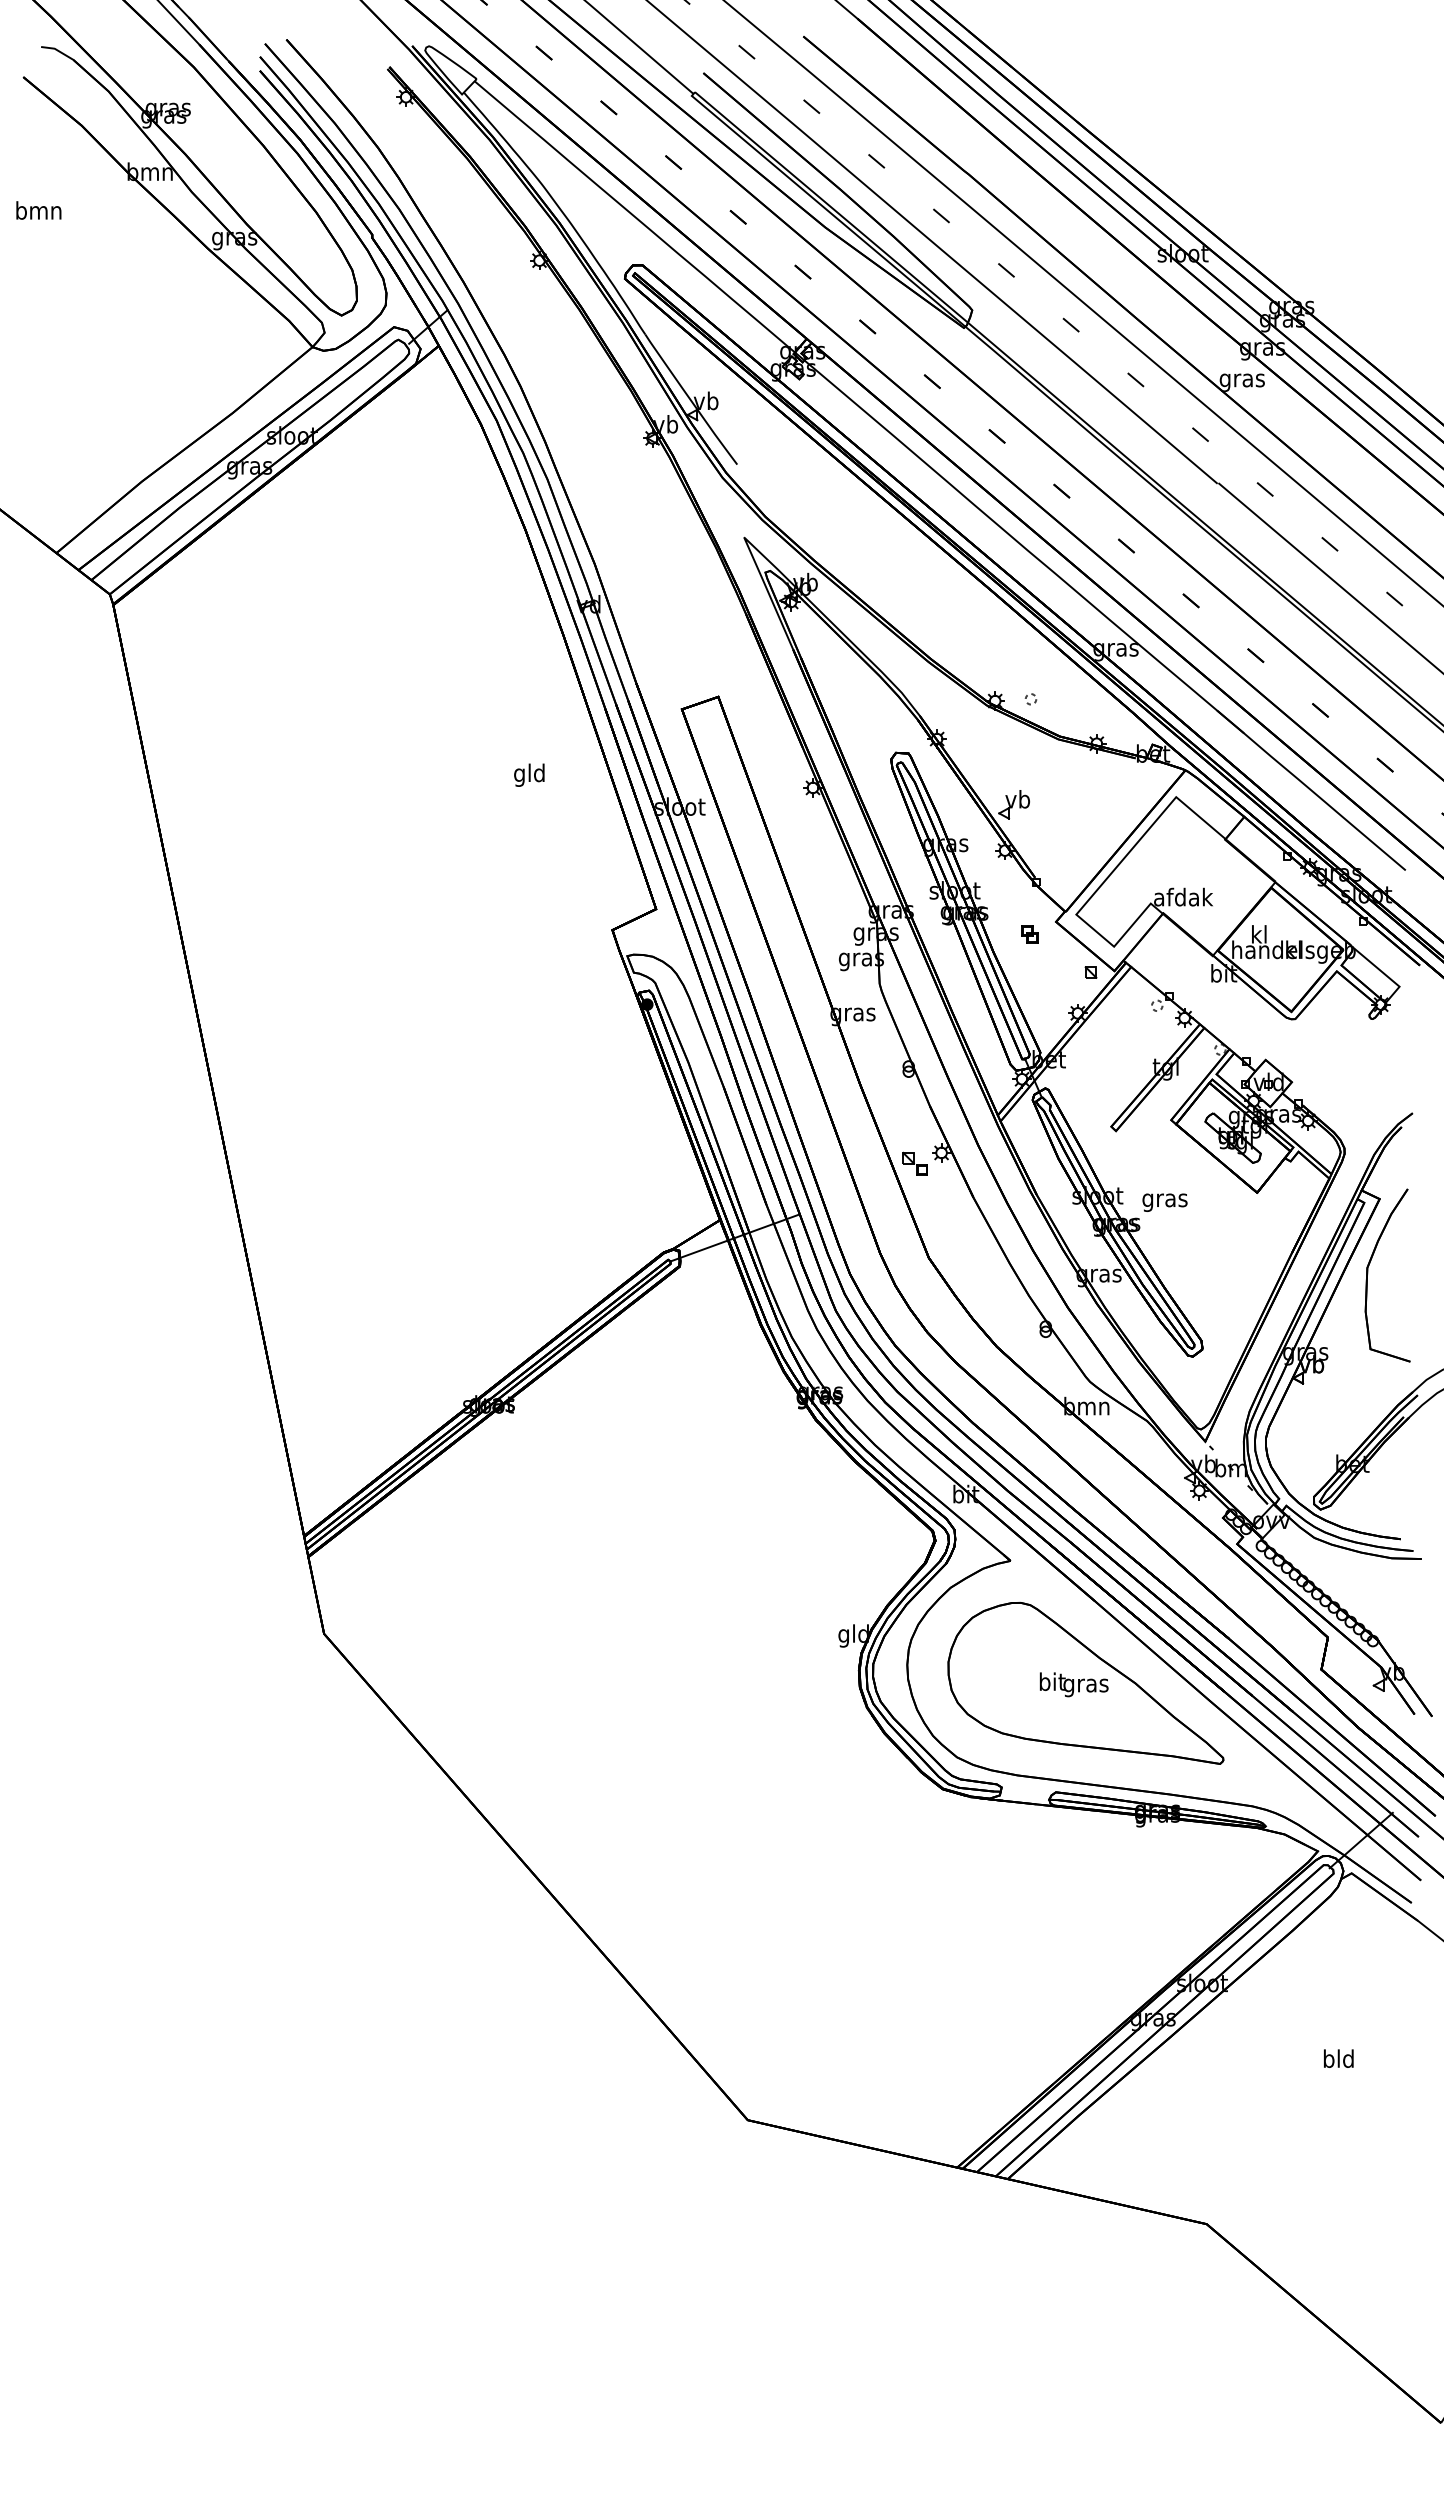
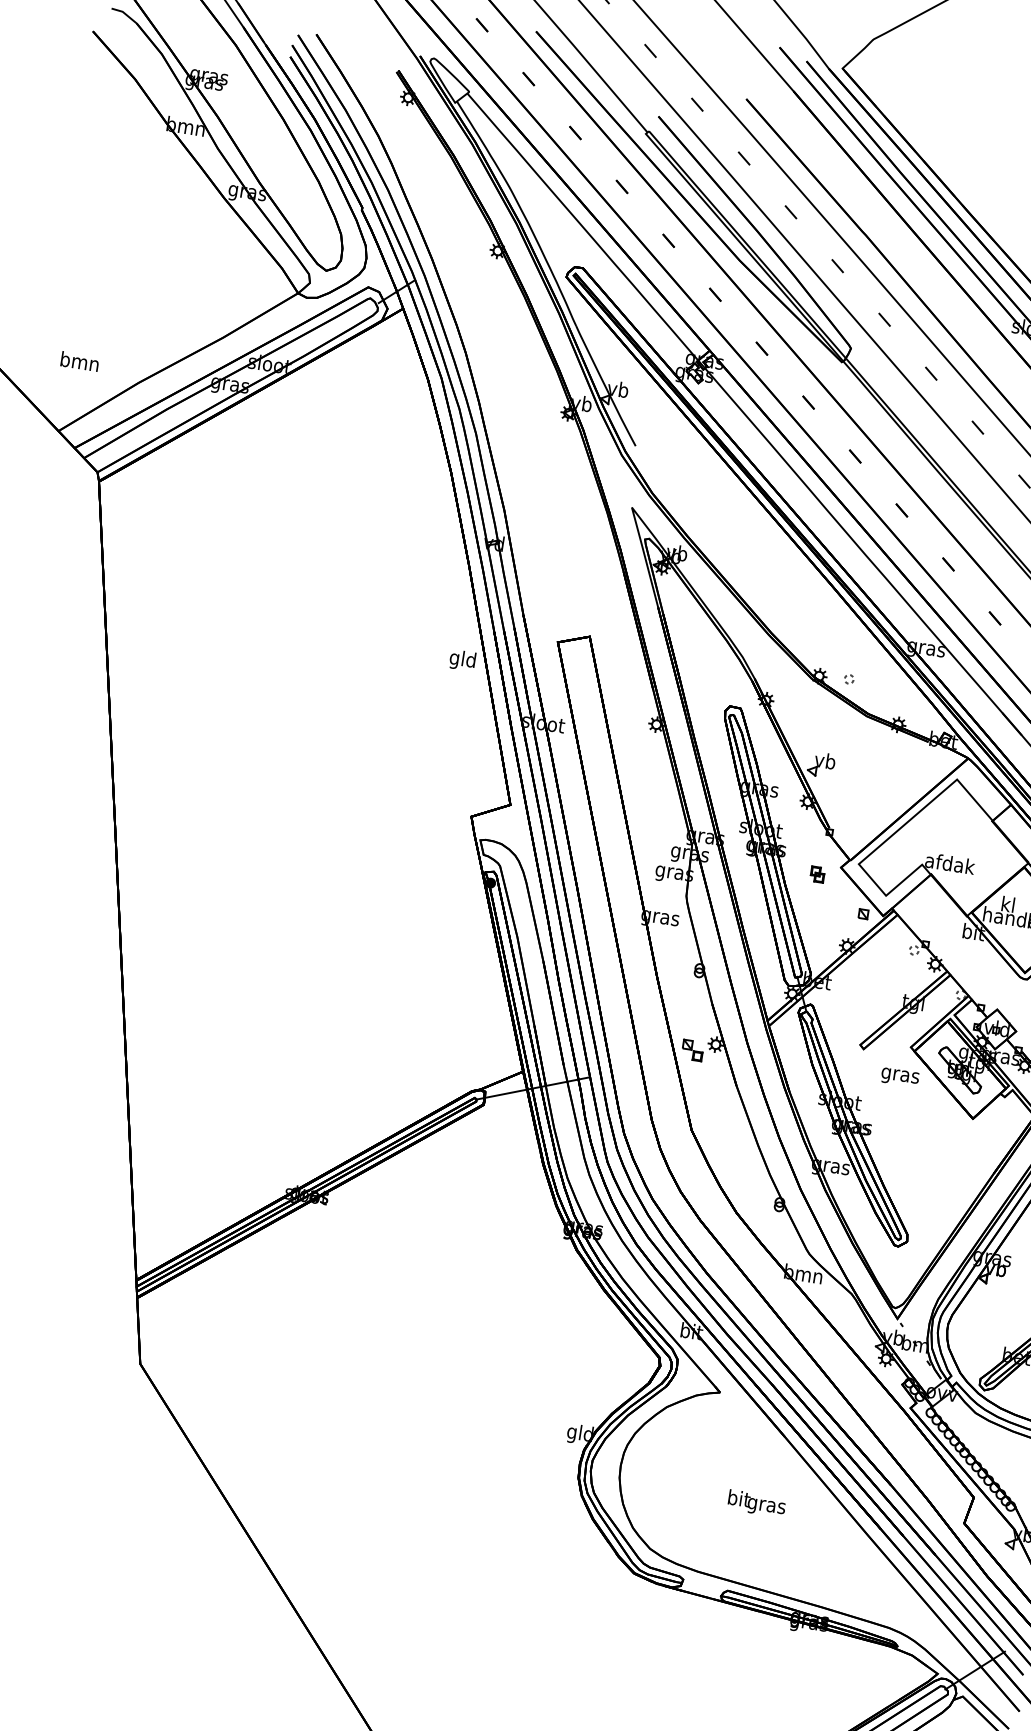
text: (38, 210) -> (79, 361), moved
text: (529, 774) -> (462, 659), moved
text: (1164, 1202) -> (899, 1077), moved
part: (1085, 1682) -> (766, 1503), removed

